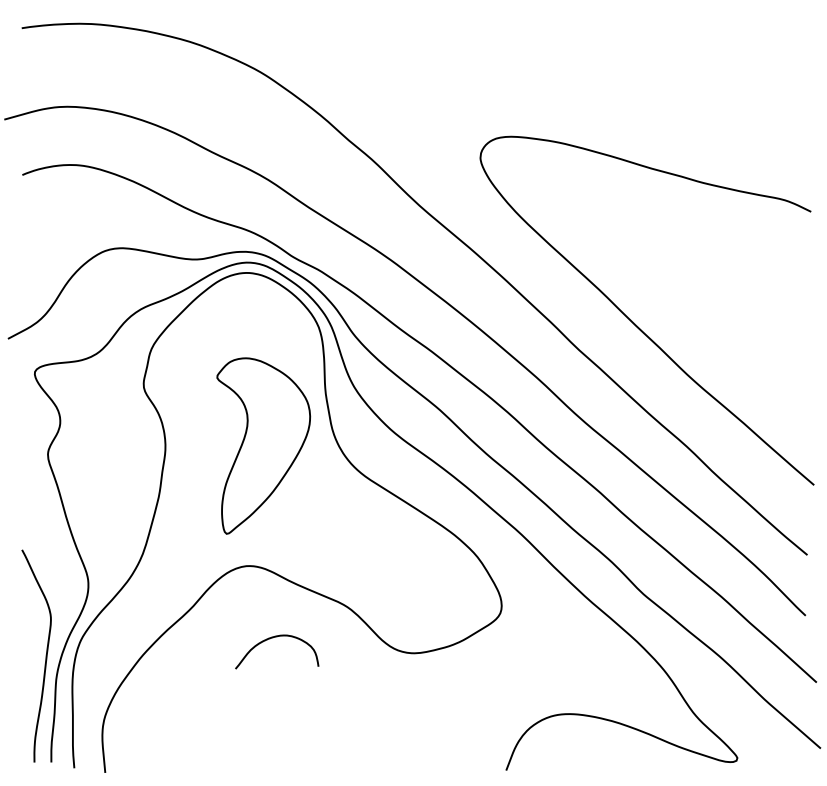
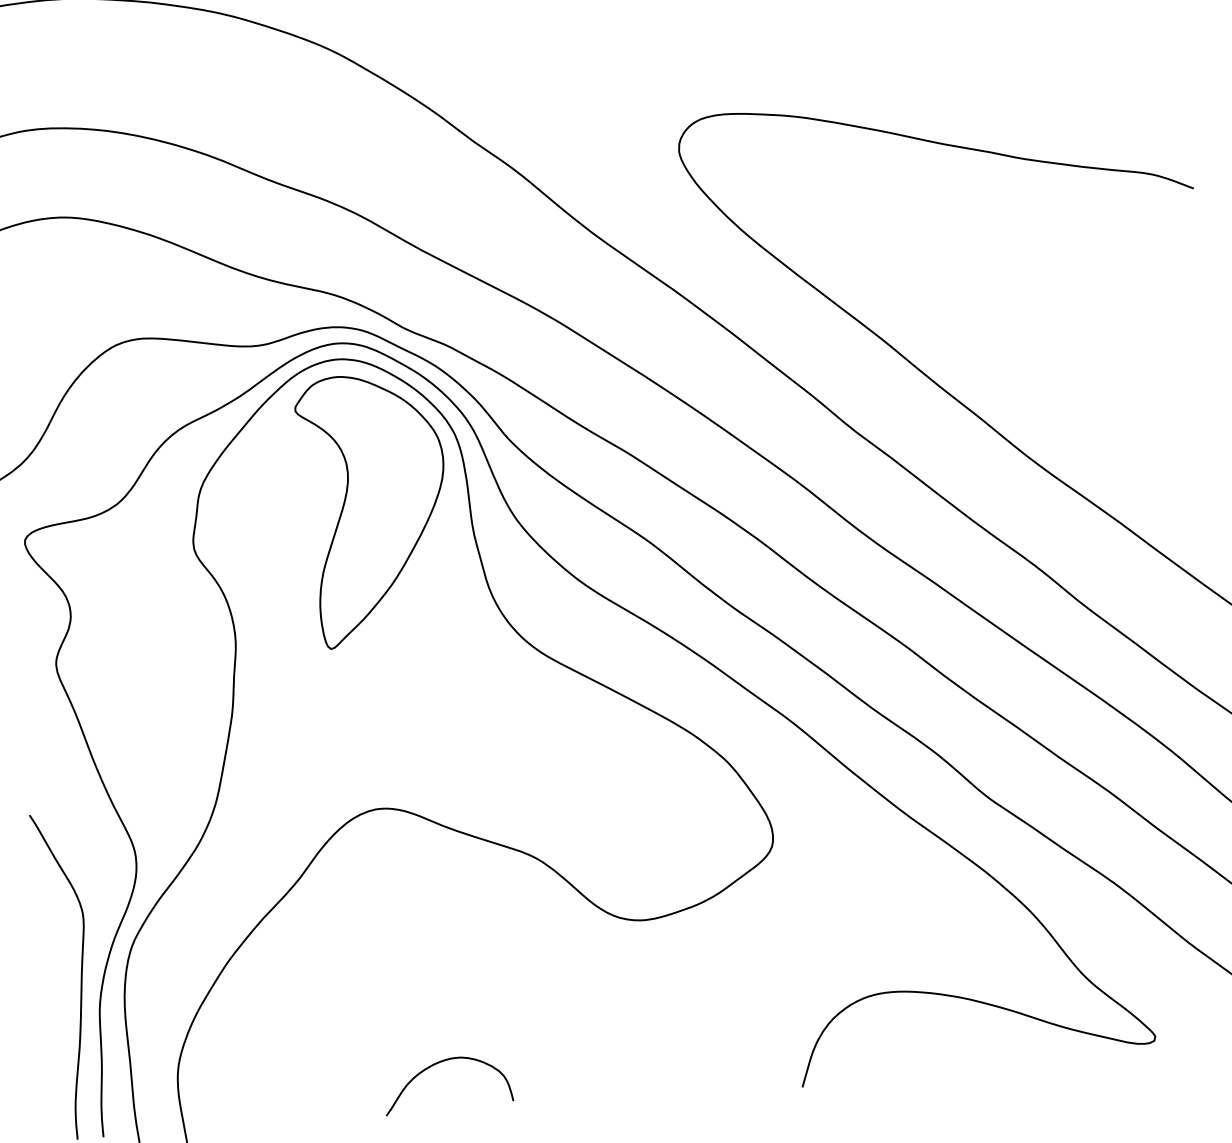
part: (263, 445) -> (375, 508), moved
curve: (273, 638) -> (440, 1063), moved

